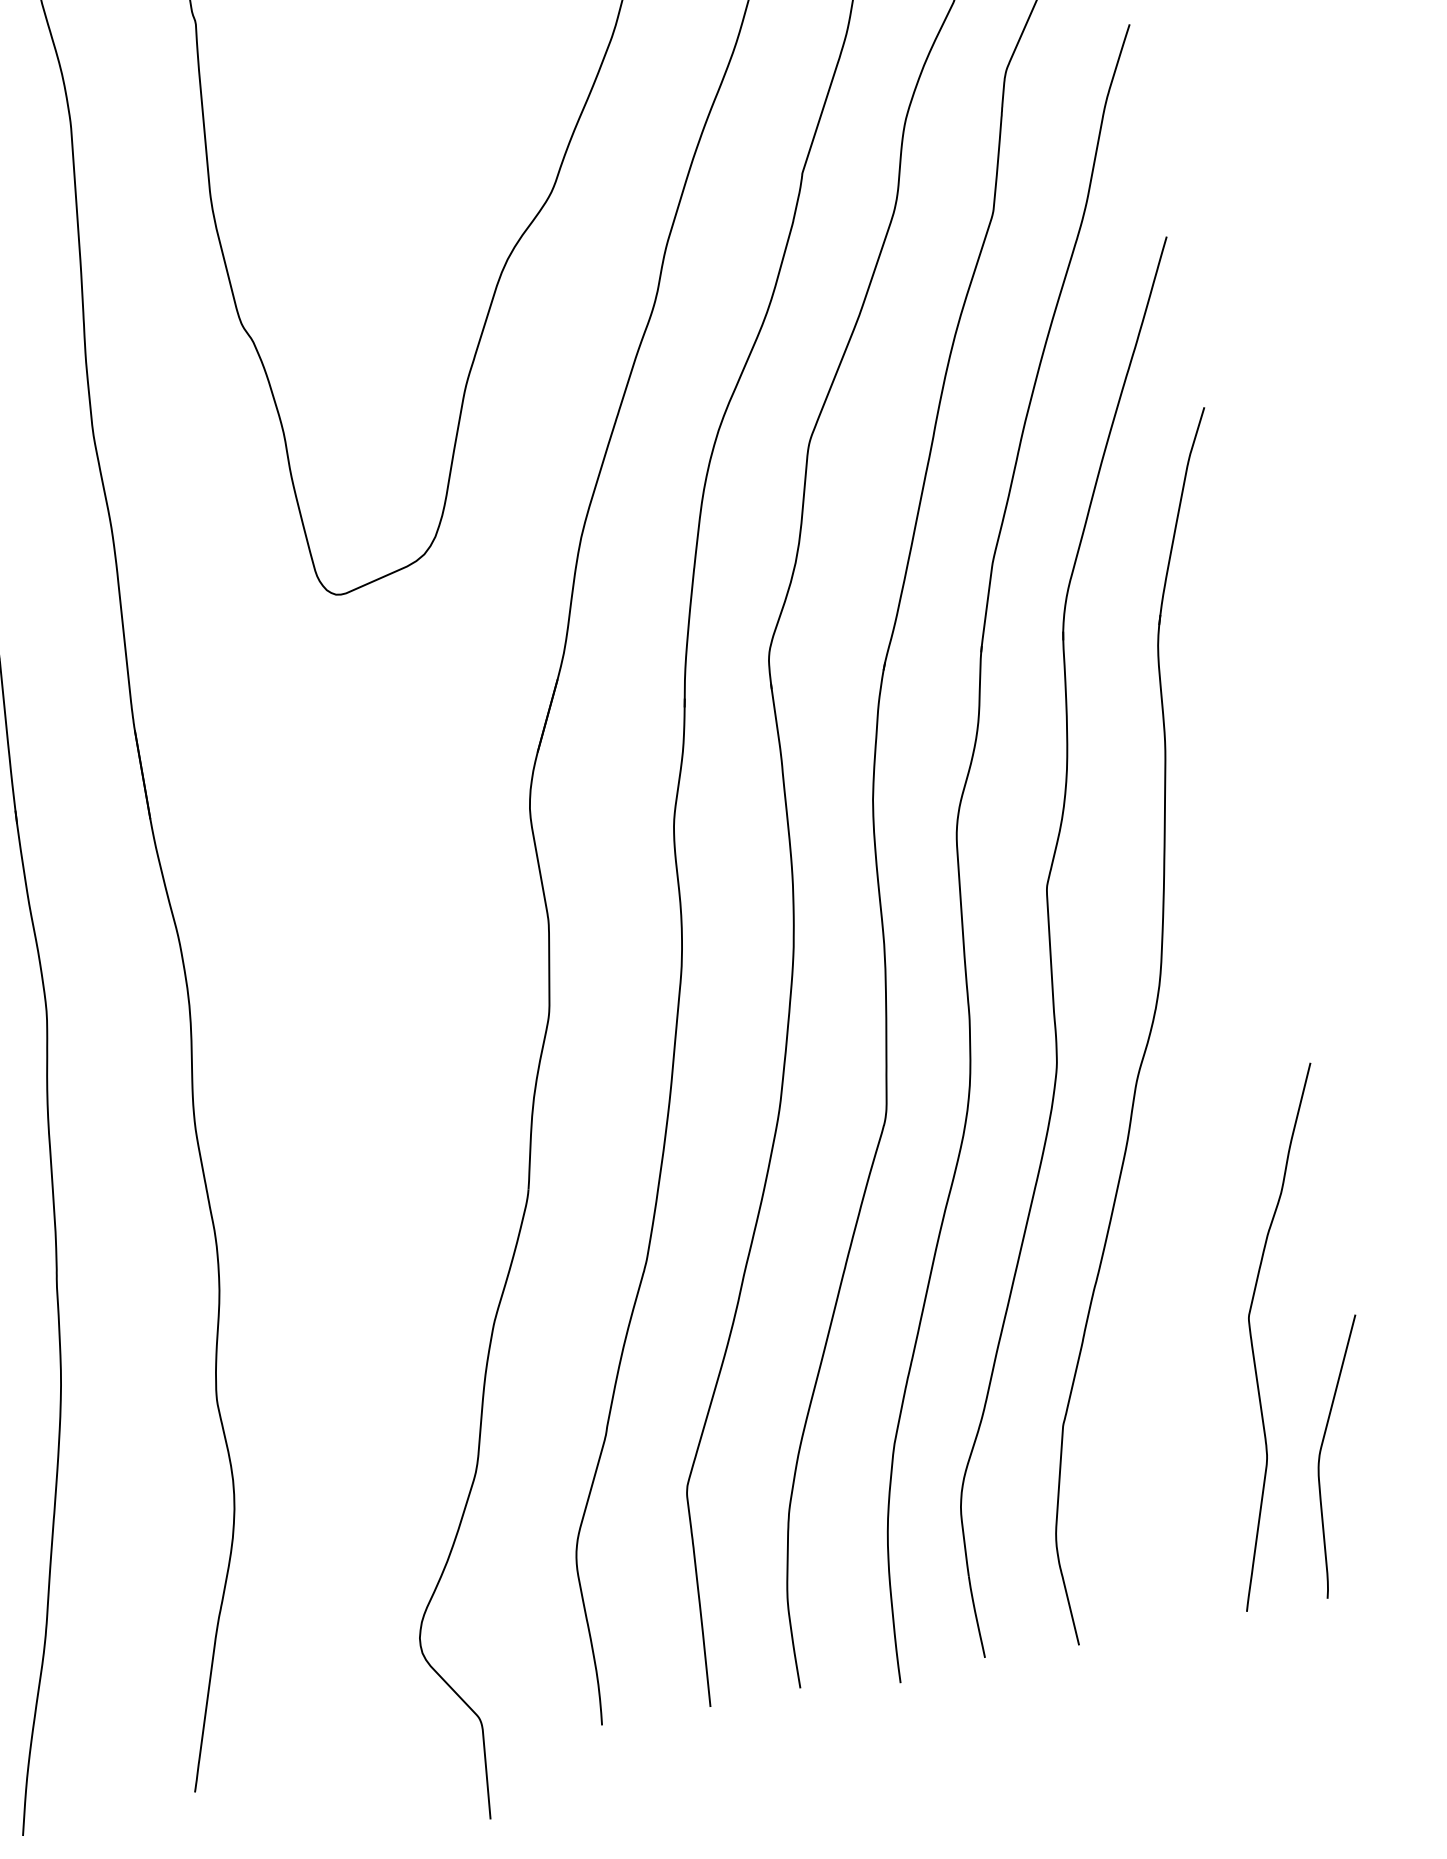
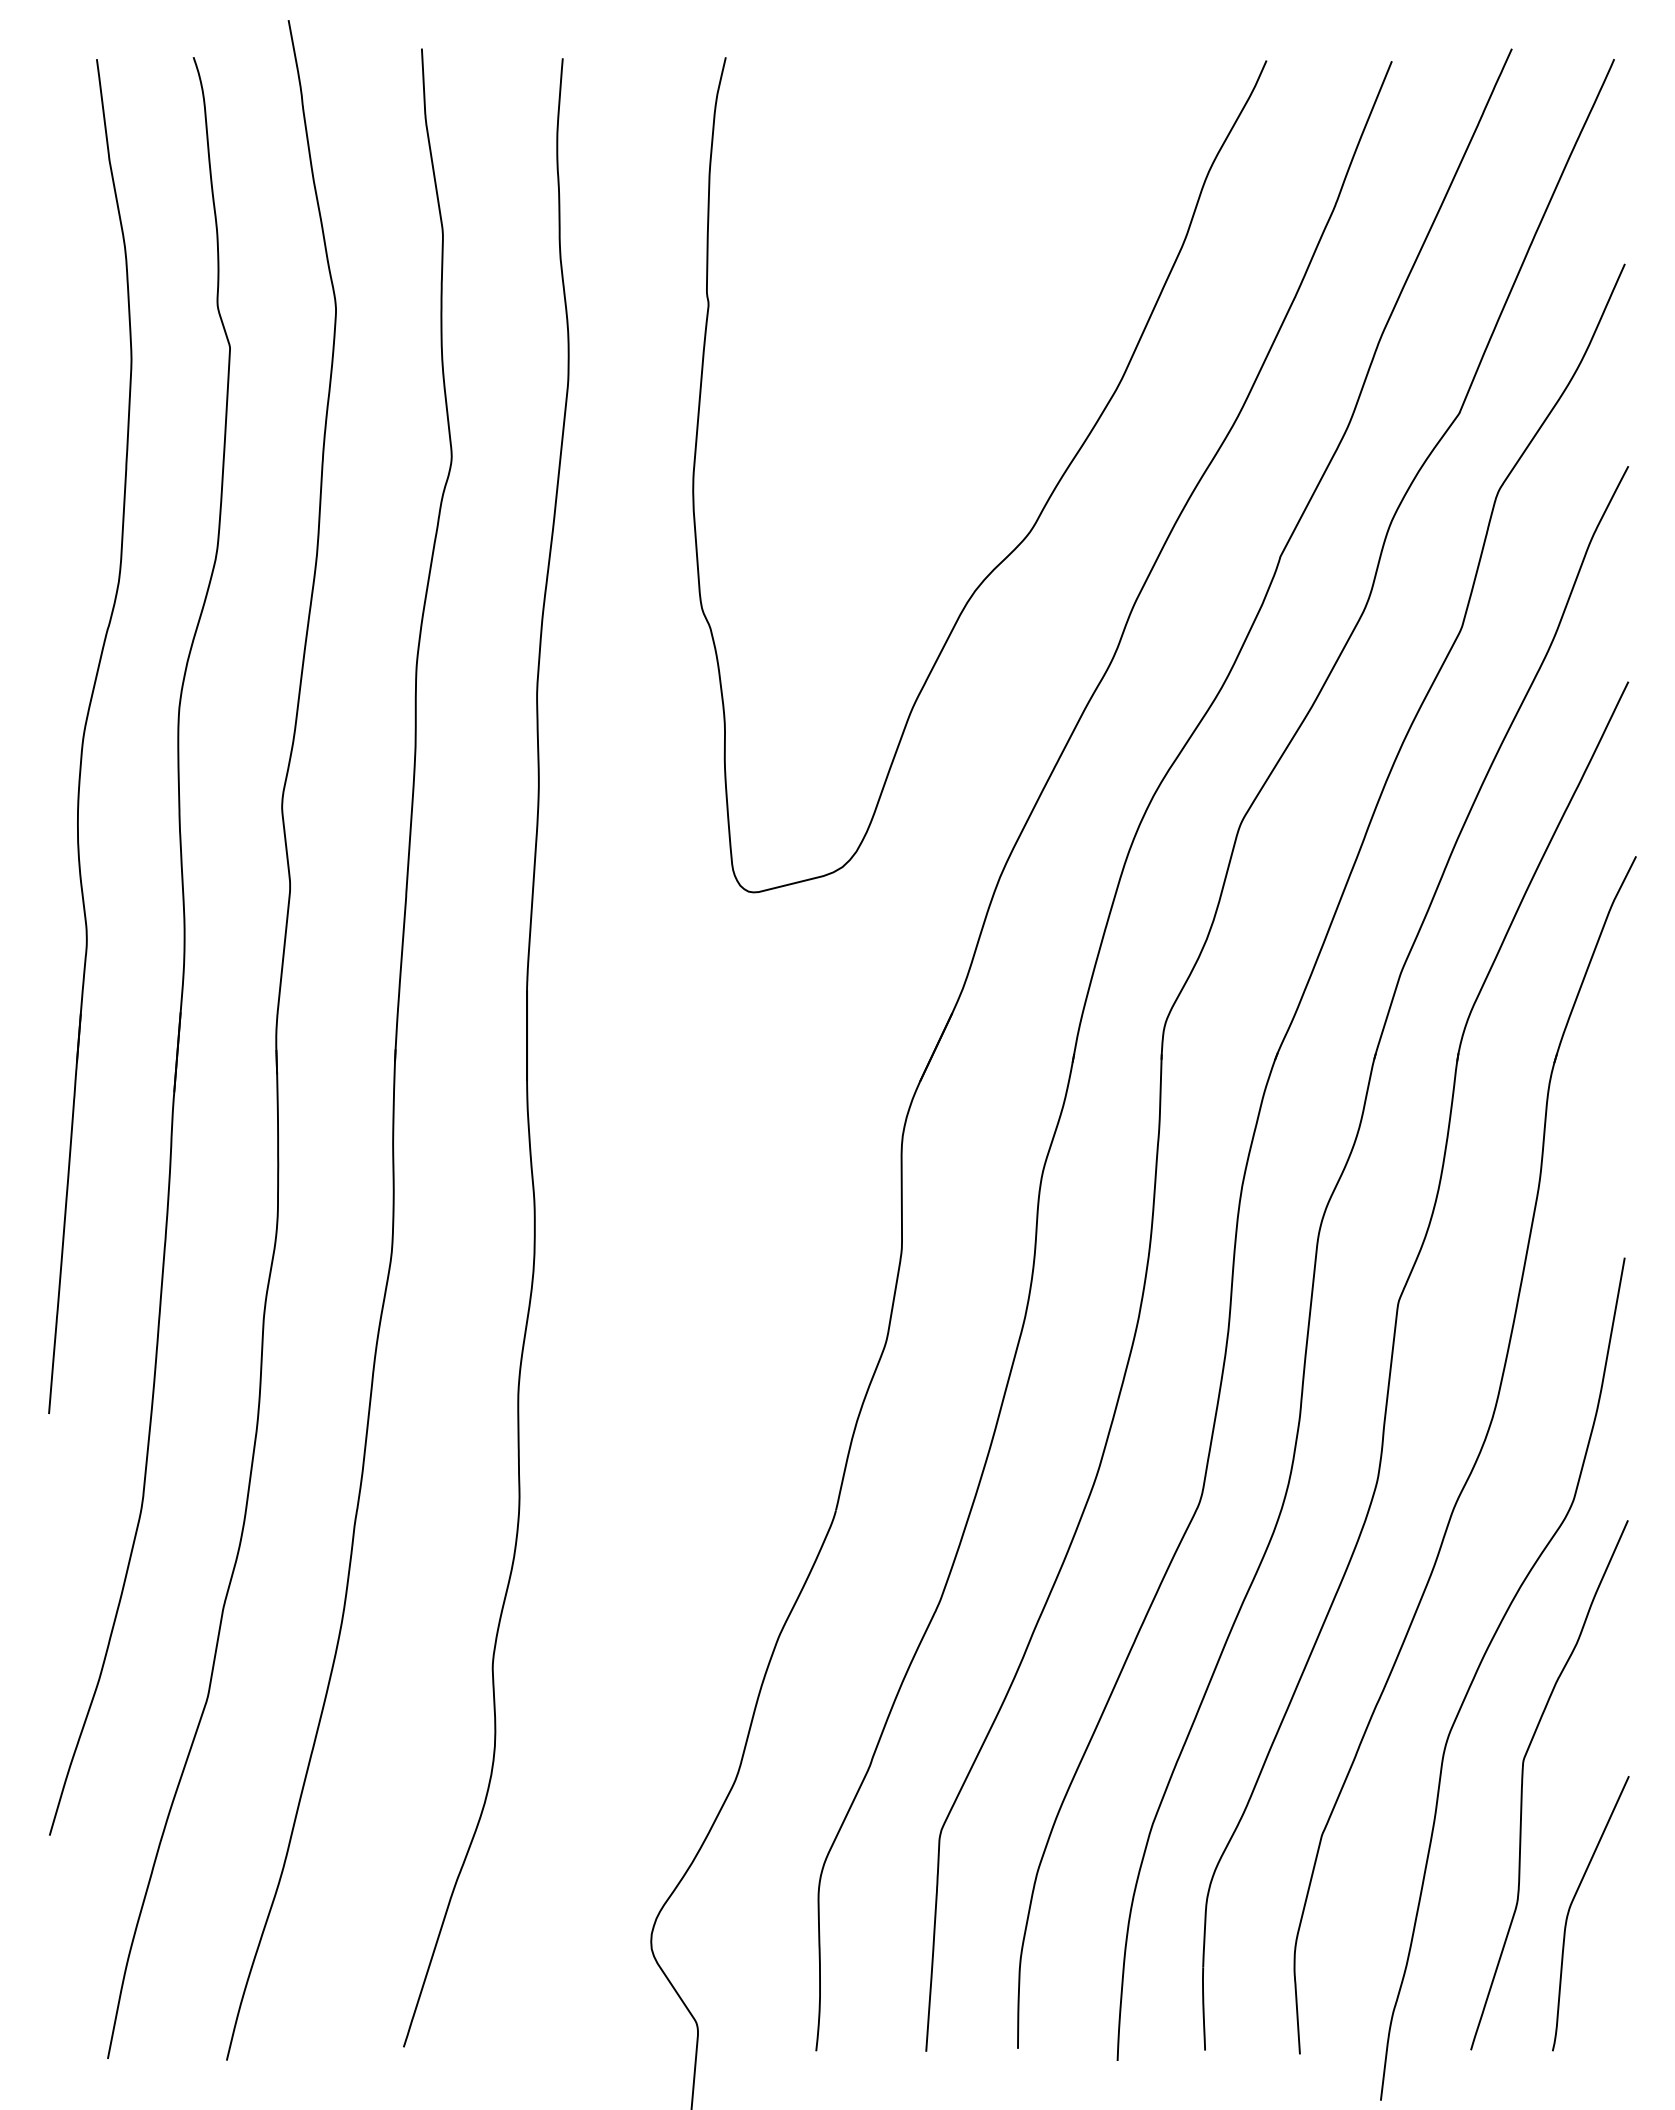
curve: (1190, 1232) -> (1480, 1666), added

